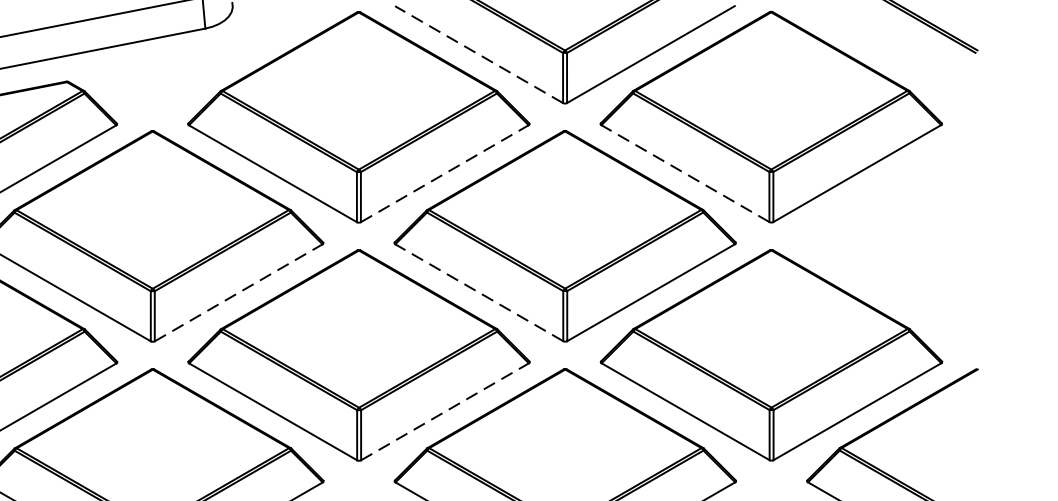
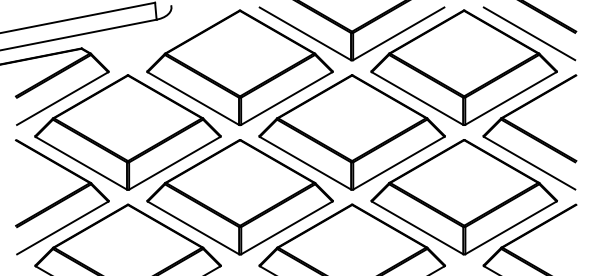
line: (479, 53) -> (305, 33), dashed -> solid
line: (891, 53) -> (529, 33), added
line: (444, 173) -> (286, 98), dashed -> solid
line: (685, 173) -> (417, 98), dashed -> solid
part: (891, 236) -> (529, 132), added
line: (238, 293) -> (174, 163), dashed -> solid
line: (479, 293) -> (305, 163), dashed -> solid
line: (444, 410) -> (286, 227), dashed -> solid

